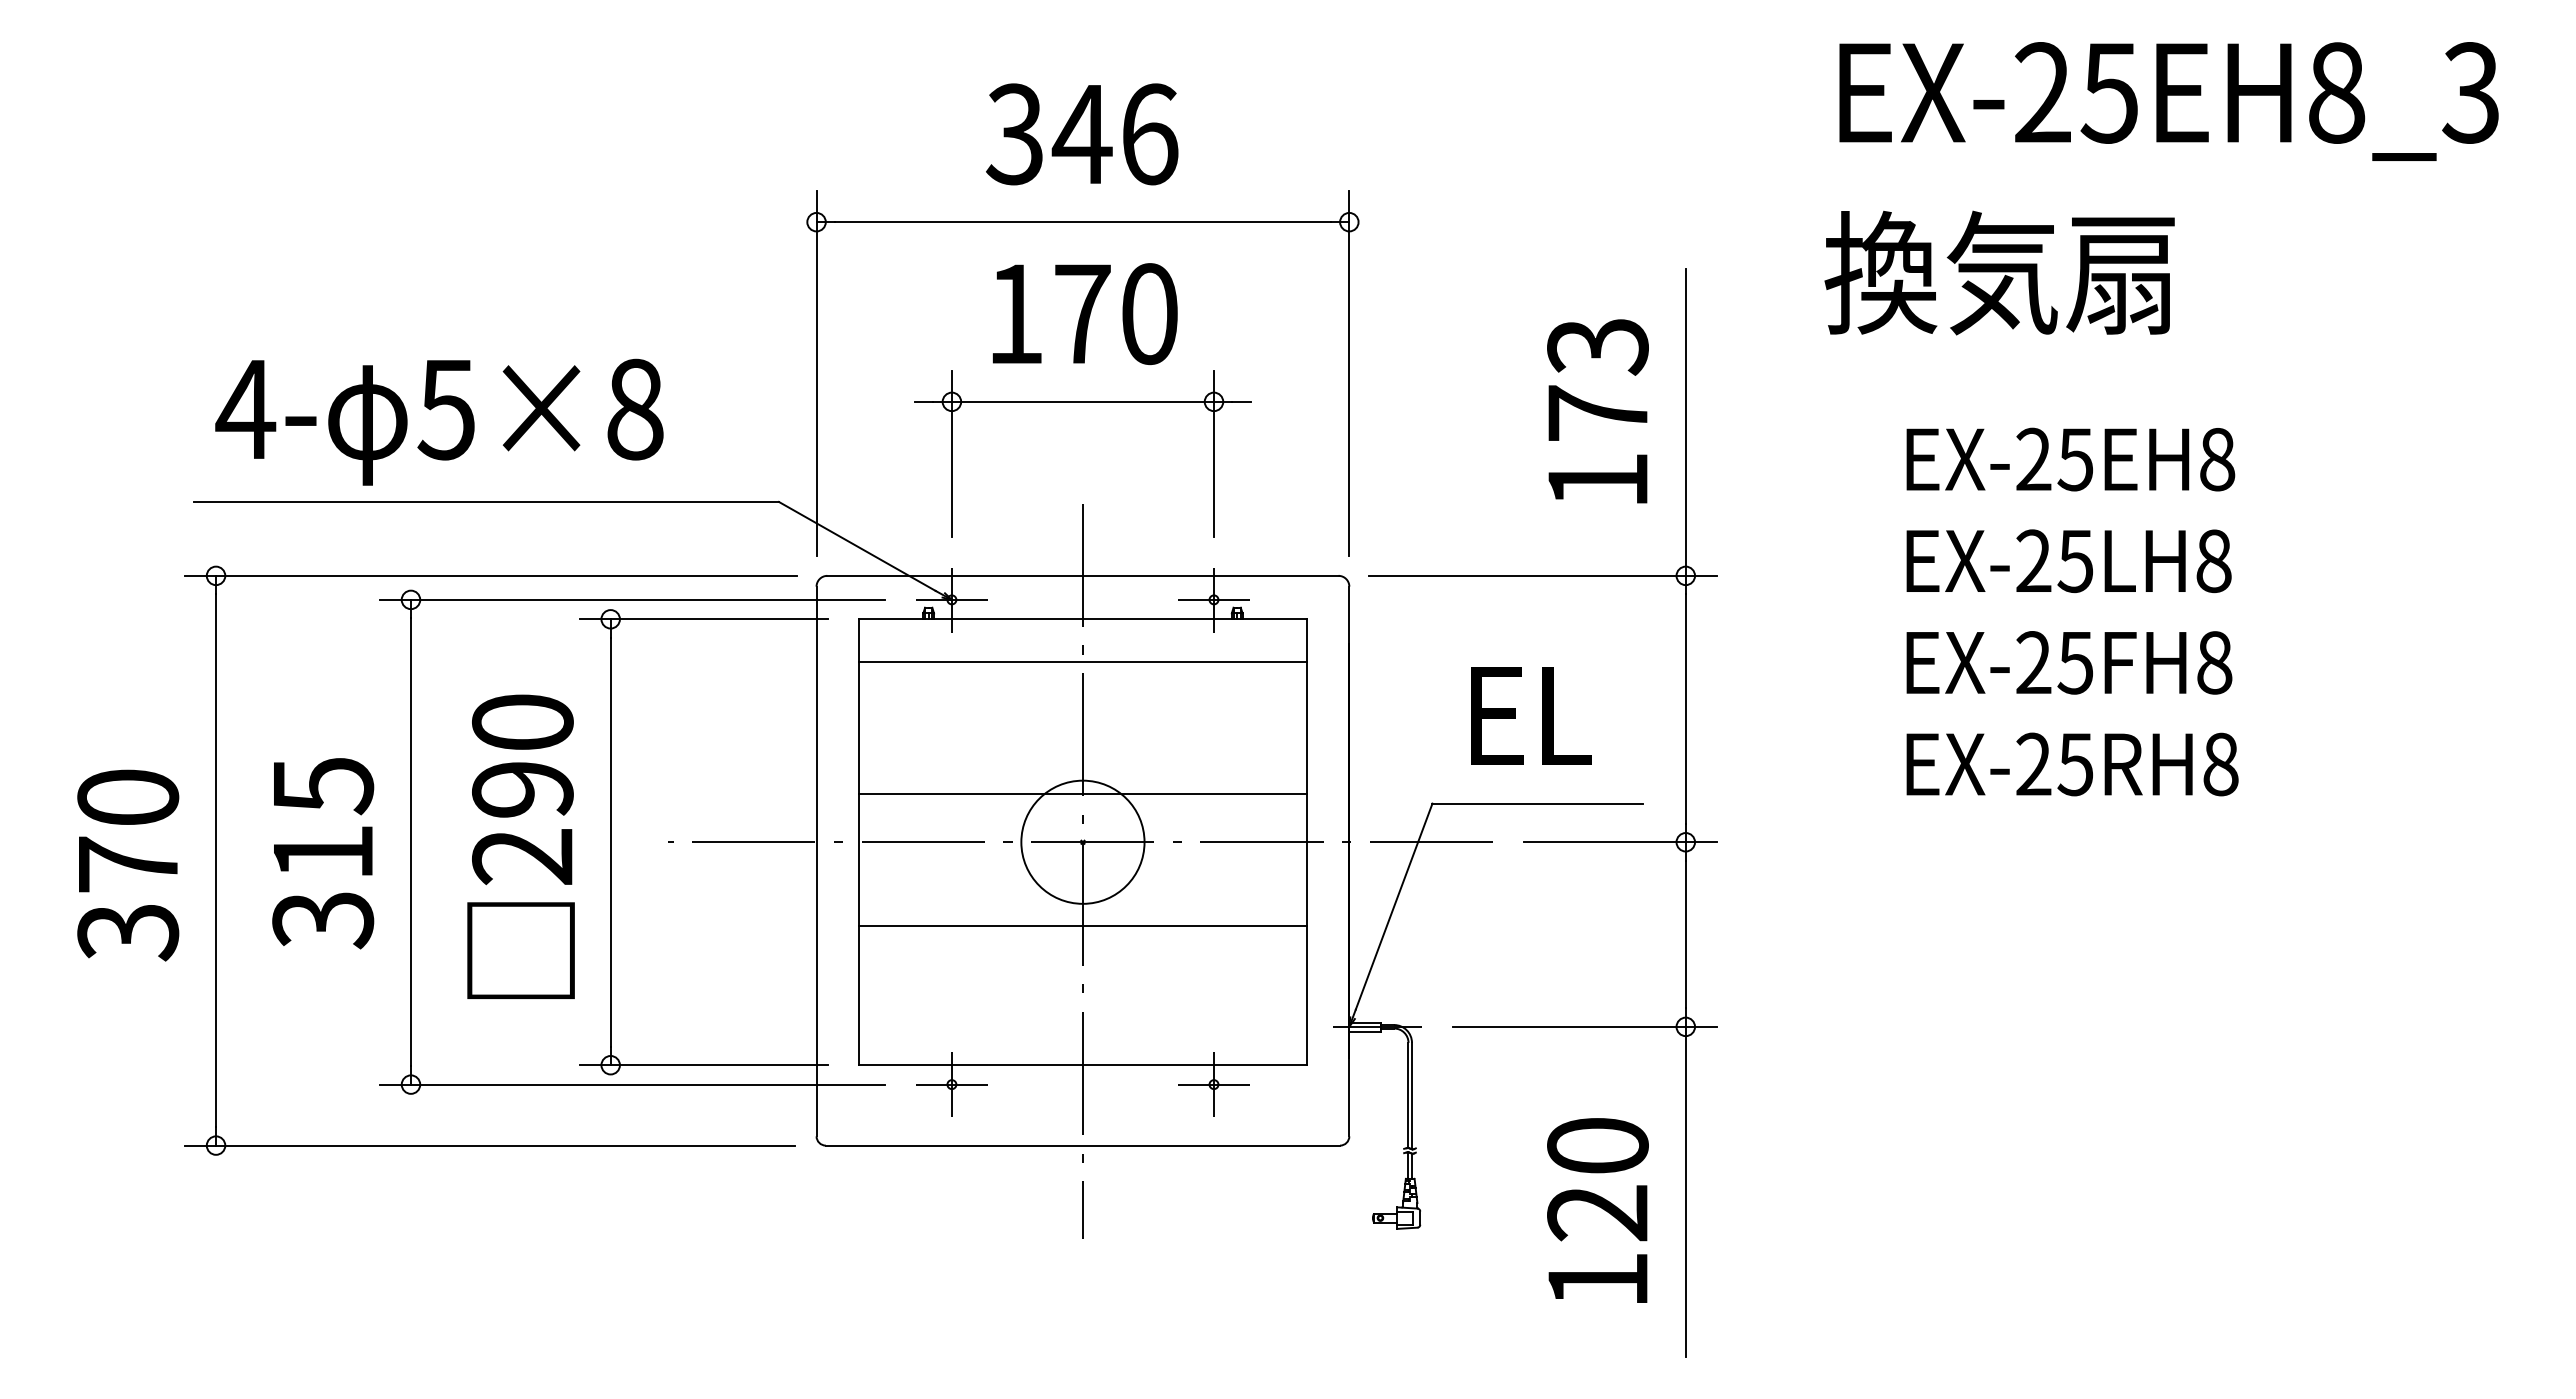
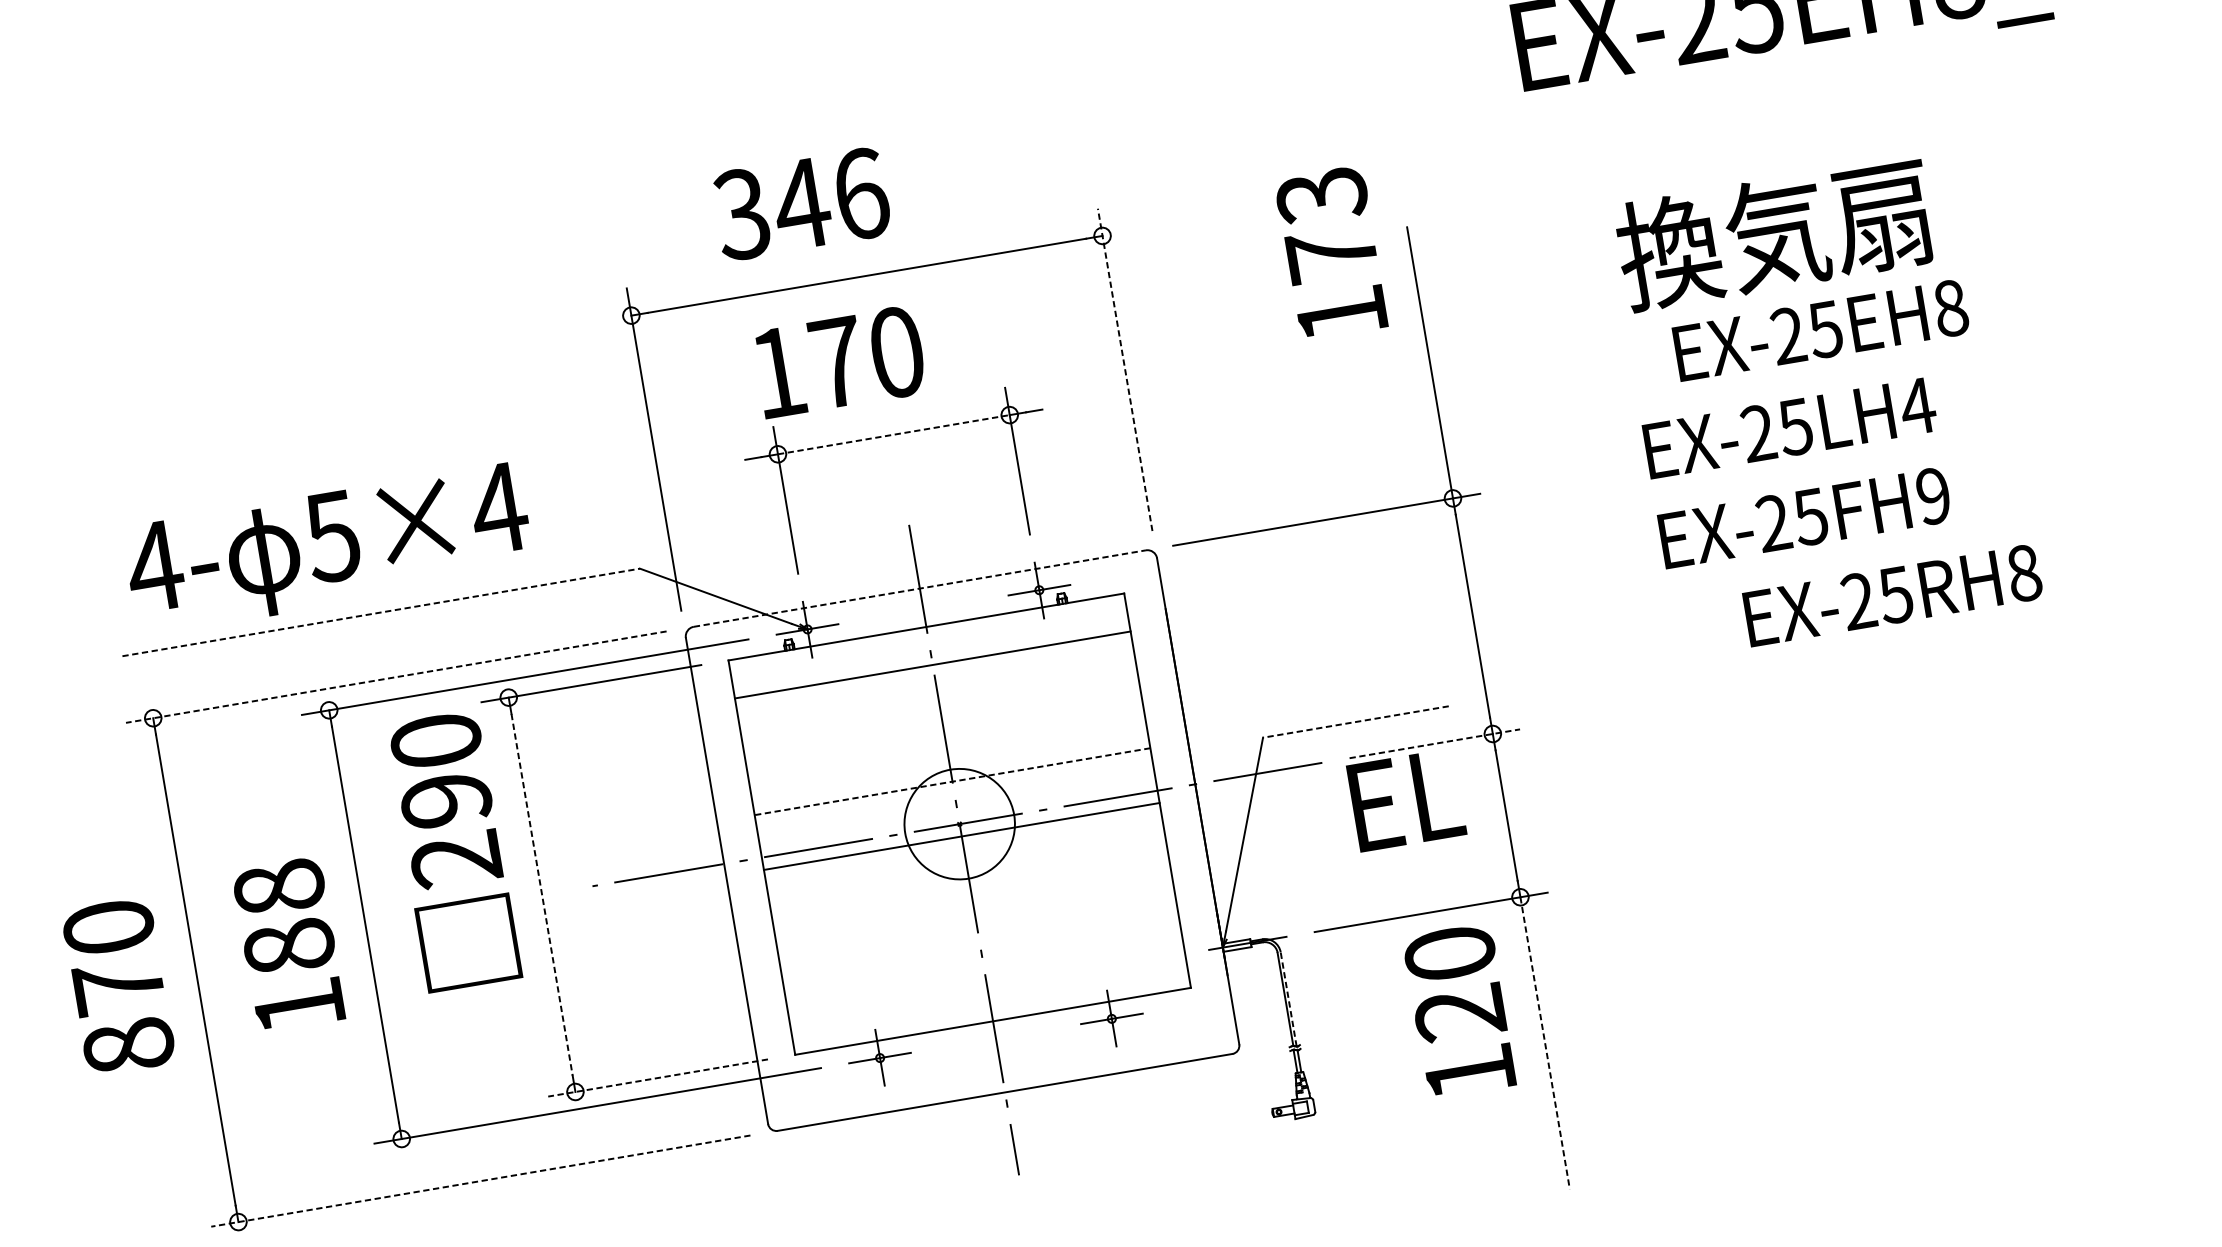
text: (1082, 134) -> (801, 204), moved
text: (1999, 272) -> (1774, 233), moved
text: (1084, 314) -> (839, 362), moved
line: (1349, 373) -> (1125, 369), solid -> dashed
line: (1083, 401) -> (894, 434), solid -> dashed
text: (634, 409) -> (498, 508), 5×8 -> 5×4
text: (1597, 411) -> (1331, 253), moved
text: (2070, 459) -> (1820, 330), moved
line: (486, 501) -> (381, 612), solid -> dashed
text: (2213, 561) -> (1917, 406), EX-25LH8 -> EX-25LH4
line: (490, 575) -> (395, 676), solid -> dashed
line: (1082, 575) -> (919, 588), solid -> dashed
text: (2214, 662) -> (1933, 495), EX-25FH8 -> EX-25FH9
text: (1531, 715) -> (1406, 799), moved
text: (2072, 764) -> (1893, 595), moved
line: (1082, 794) -> (952, 781), solid -> dashed
line: (1537, 803) -> (1355, 721), solid -> dashed
line: (610, 842) -> (541, 895), solid -> dashed
line: (1620, 842) -> (1435, 743), solid -> dashed
text: (520, 846) -> (452, 851), moved
text: (323, 853) -> (289, 947), 315 -> 188
line: (1082, 926) -> (961, 836), moved
text: (128, 932) -> (129, 1046), 370 -> 870
line: (703, 1065) -> (657, 1078), solid -> dashed
line: (1412, 1095) -> (1289, 998), solid -> dashed
line: (490, 1145) -> (481, 1180), solid -> dashed
line: (1685, 1192) -> (1544, 1043), solid -> dashed
text: (1597, 1210) -> (1459, 1010), moved

